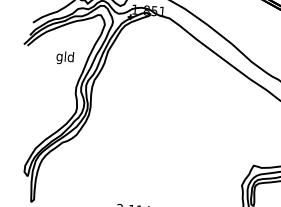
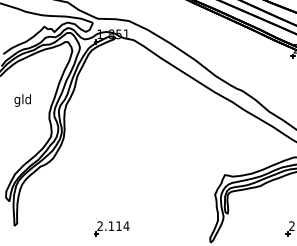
text: (64, 57) -> (22, 100), moved

